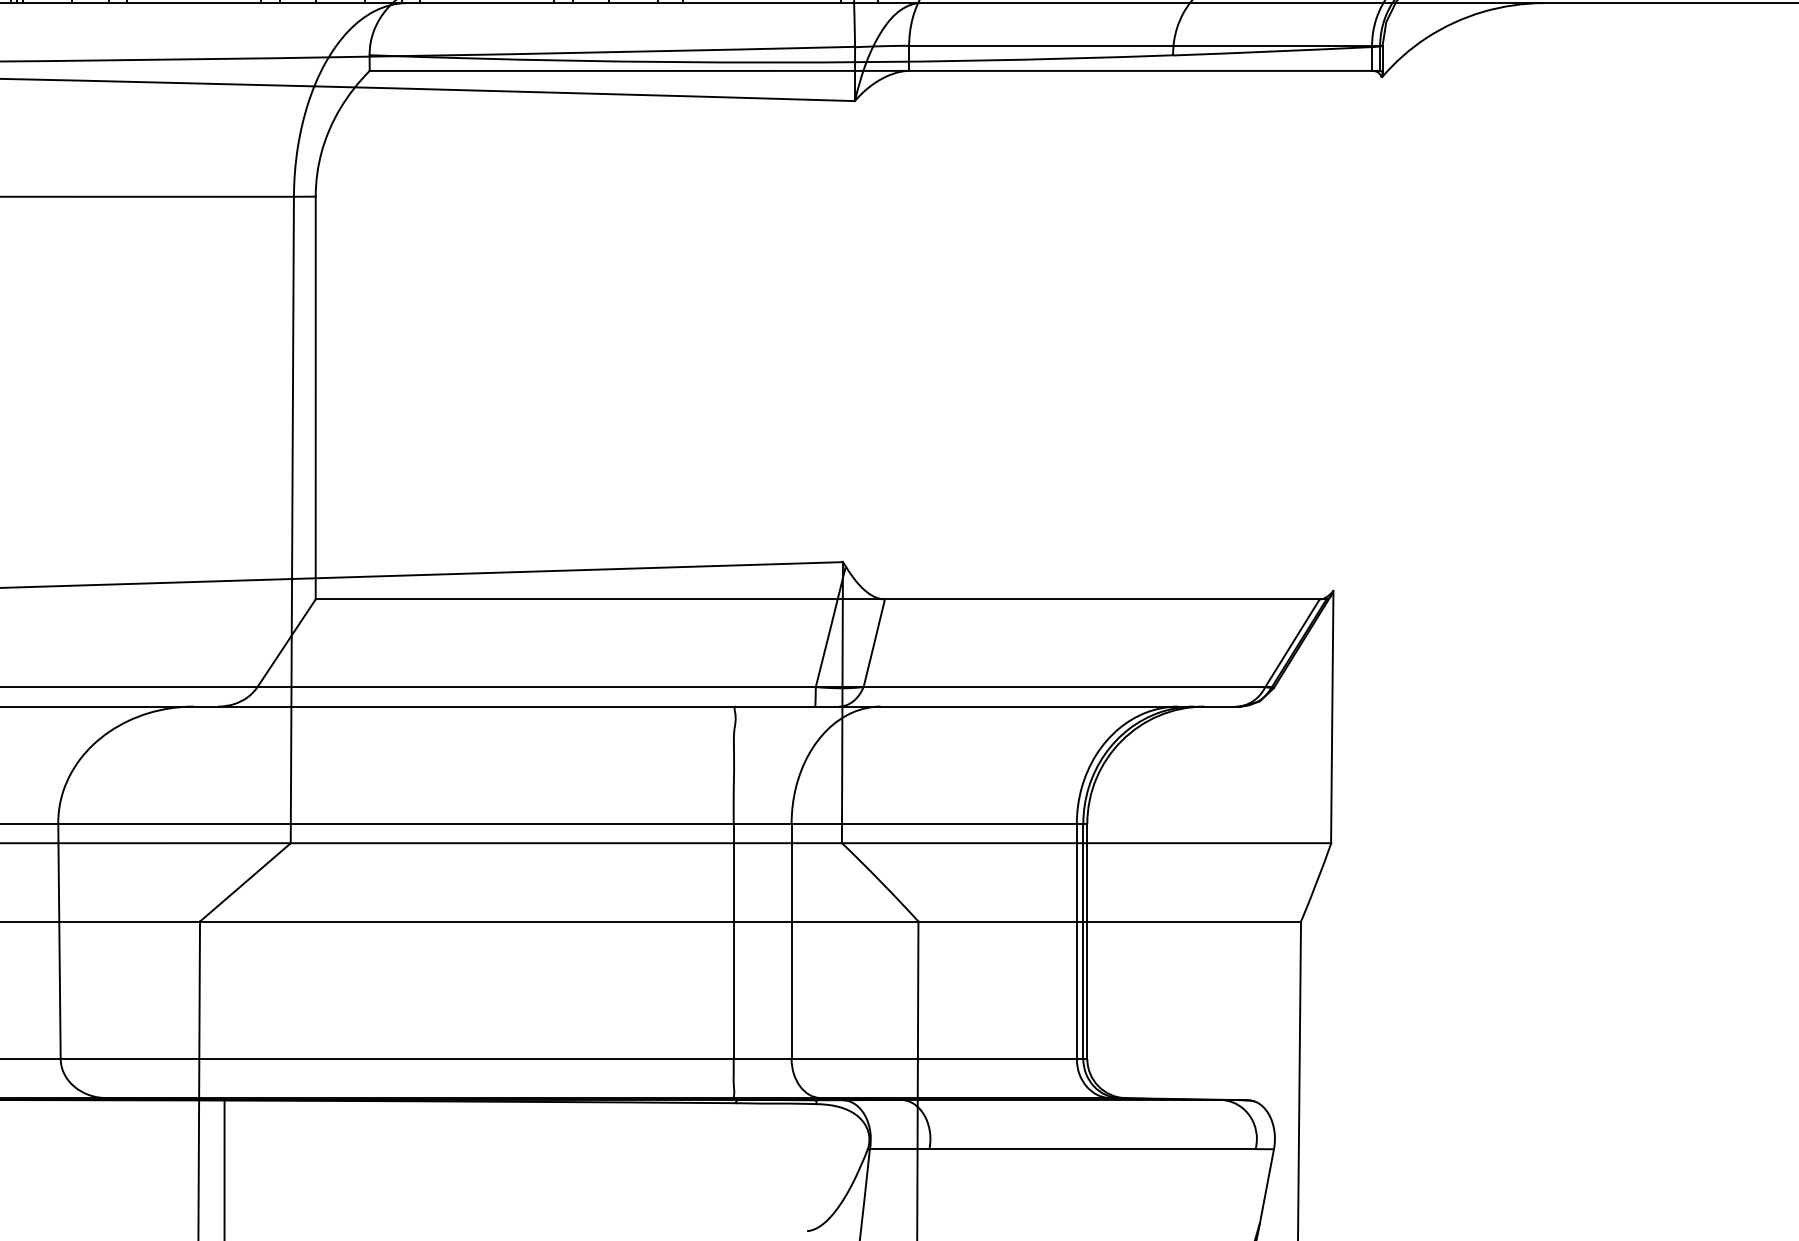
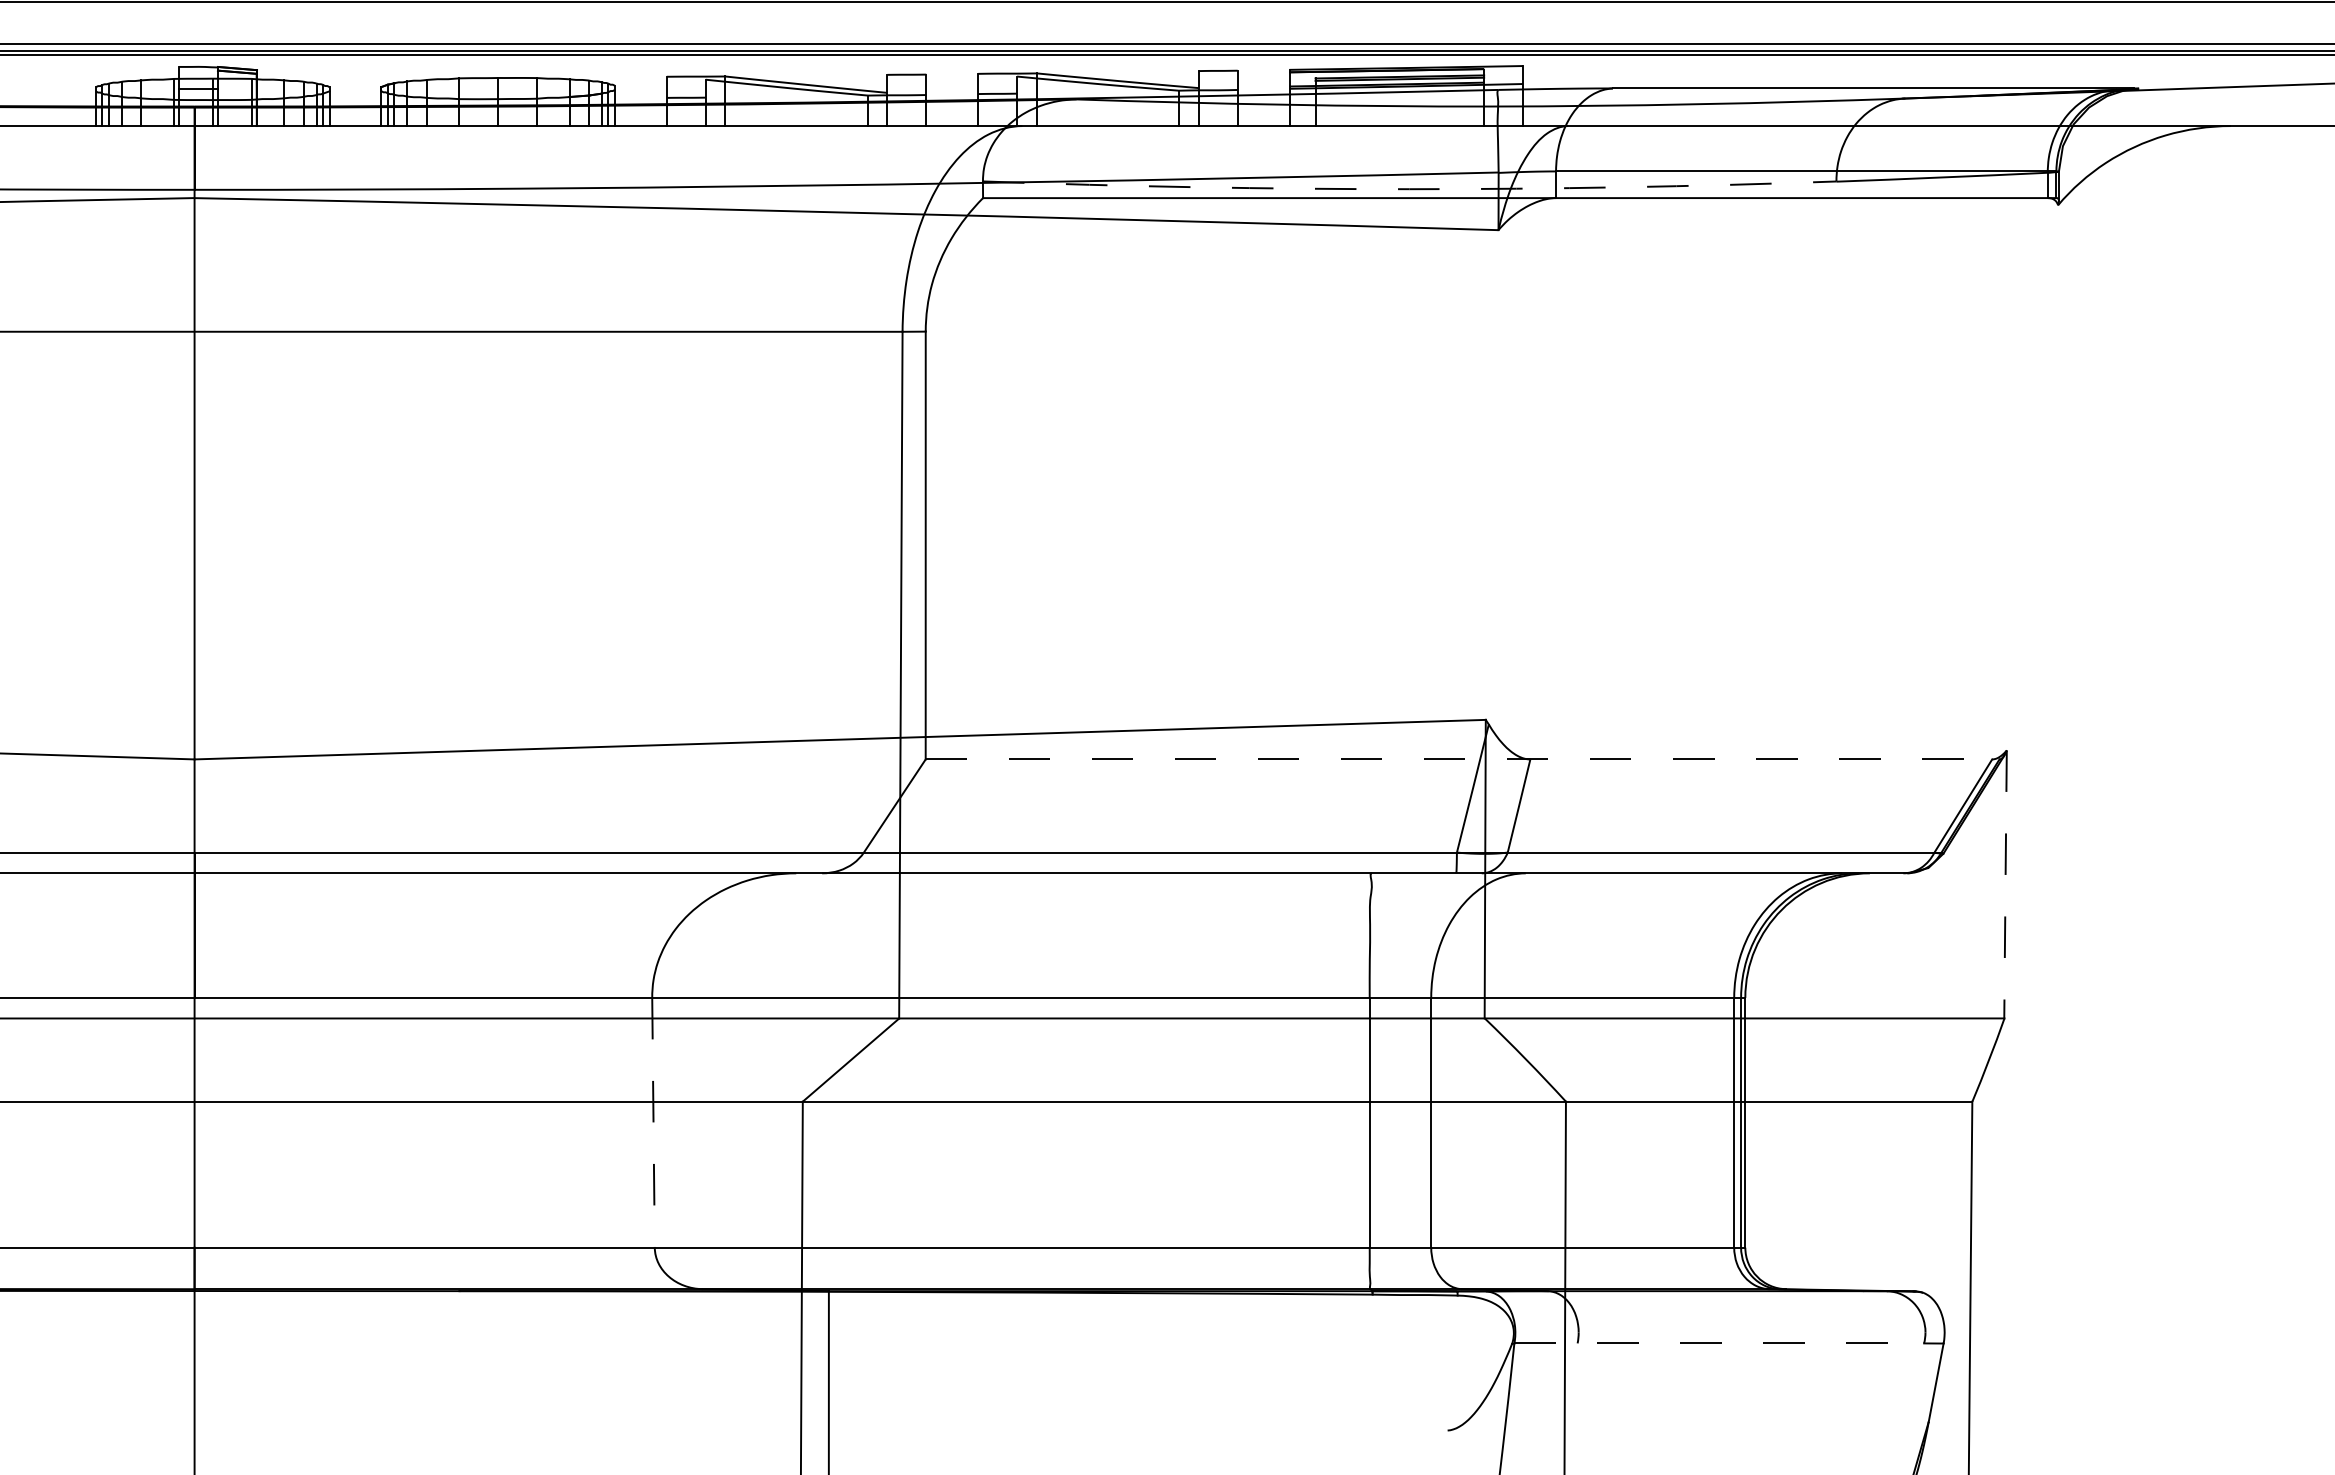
arc: (771, 62) -> (1409, 189), solid -> dashed
line: (821, 599) -> (1462, 759), solid -> dashed
line: (1332, 717) -> (2005, 884), solid -> dashed
line: (59, 941) -> (653, 1122), solid -> dashed
line: (1062, 1149) -> (1719, 1343), solid -> dashed

